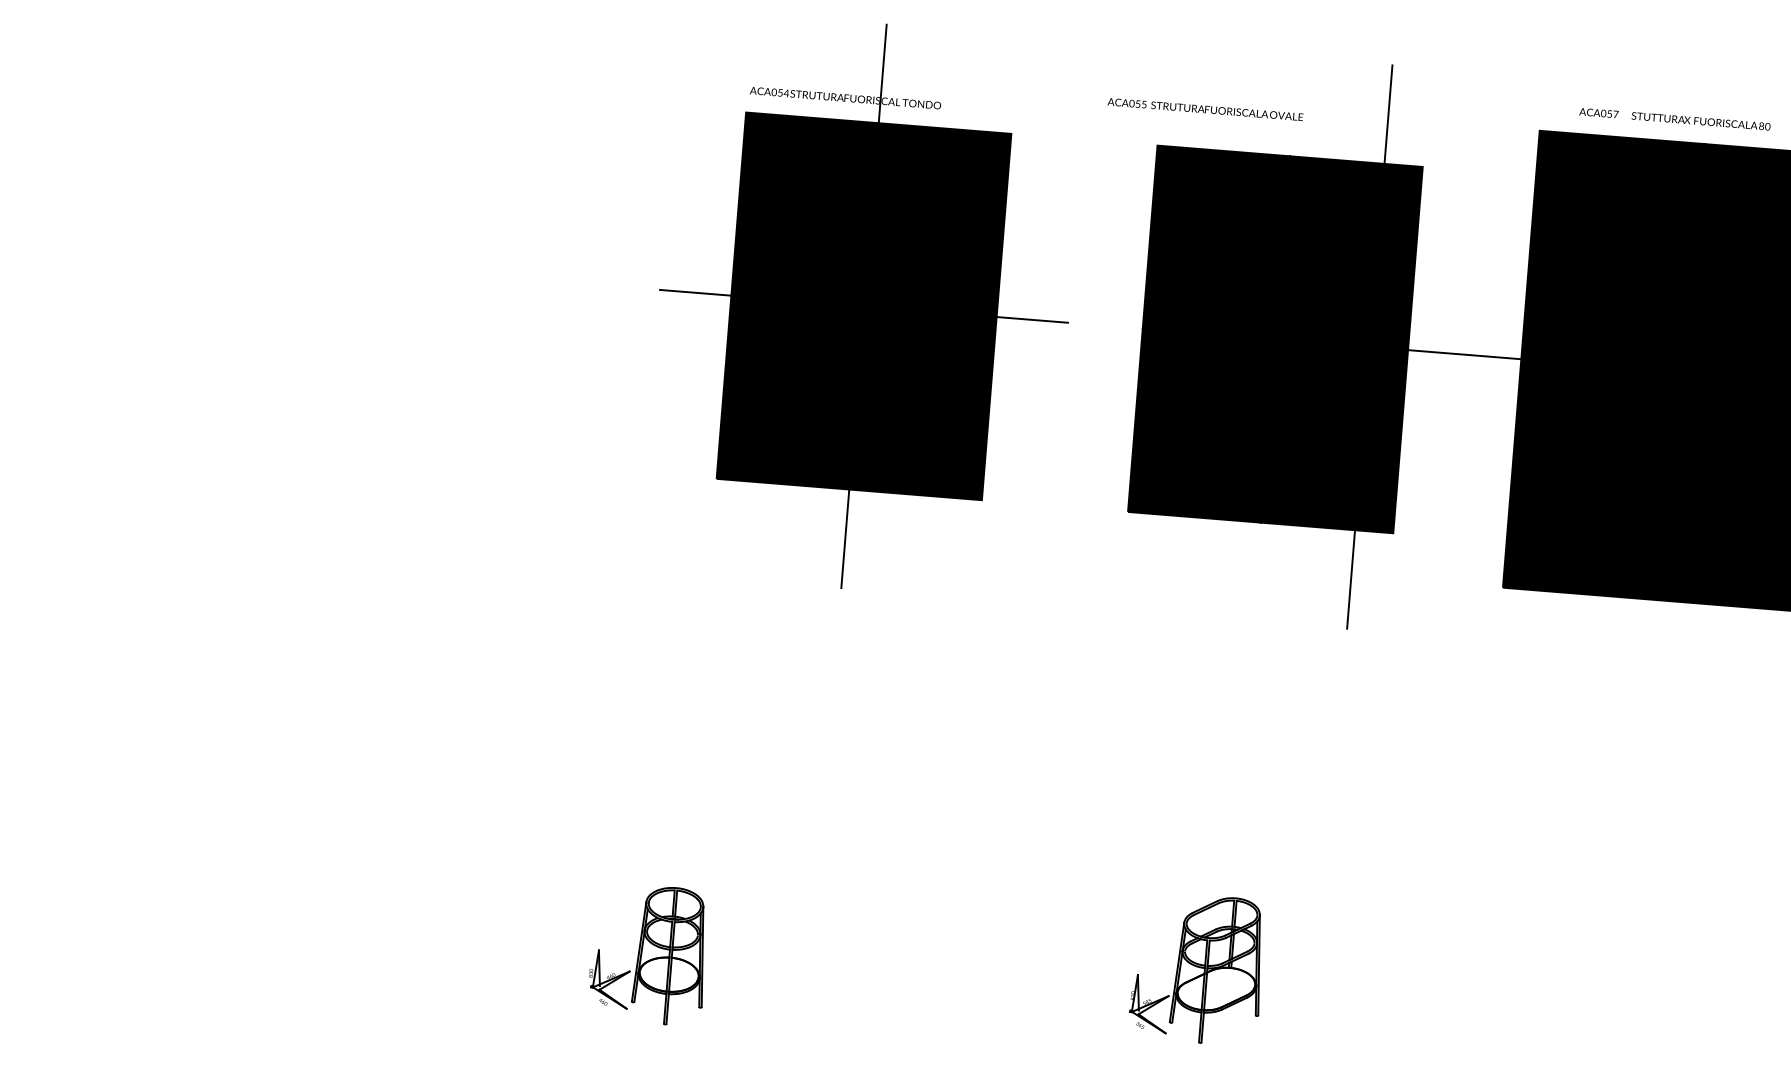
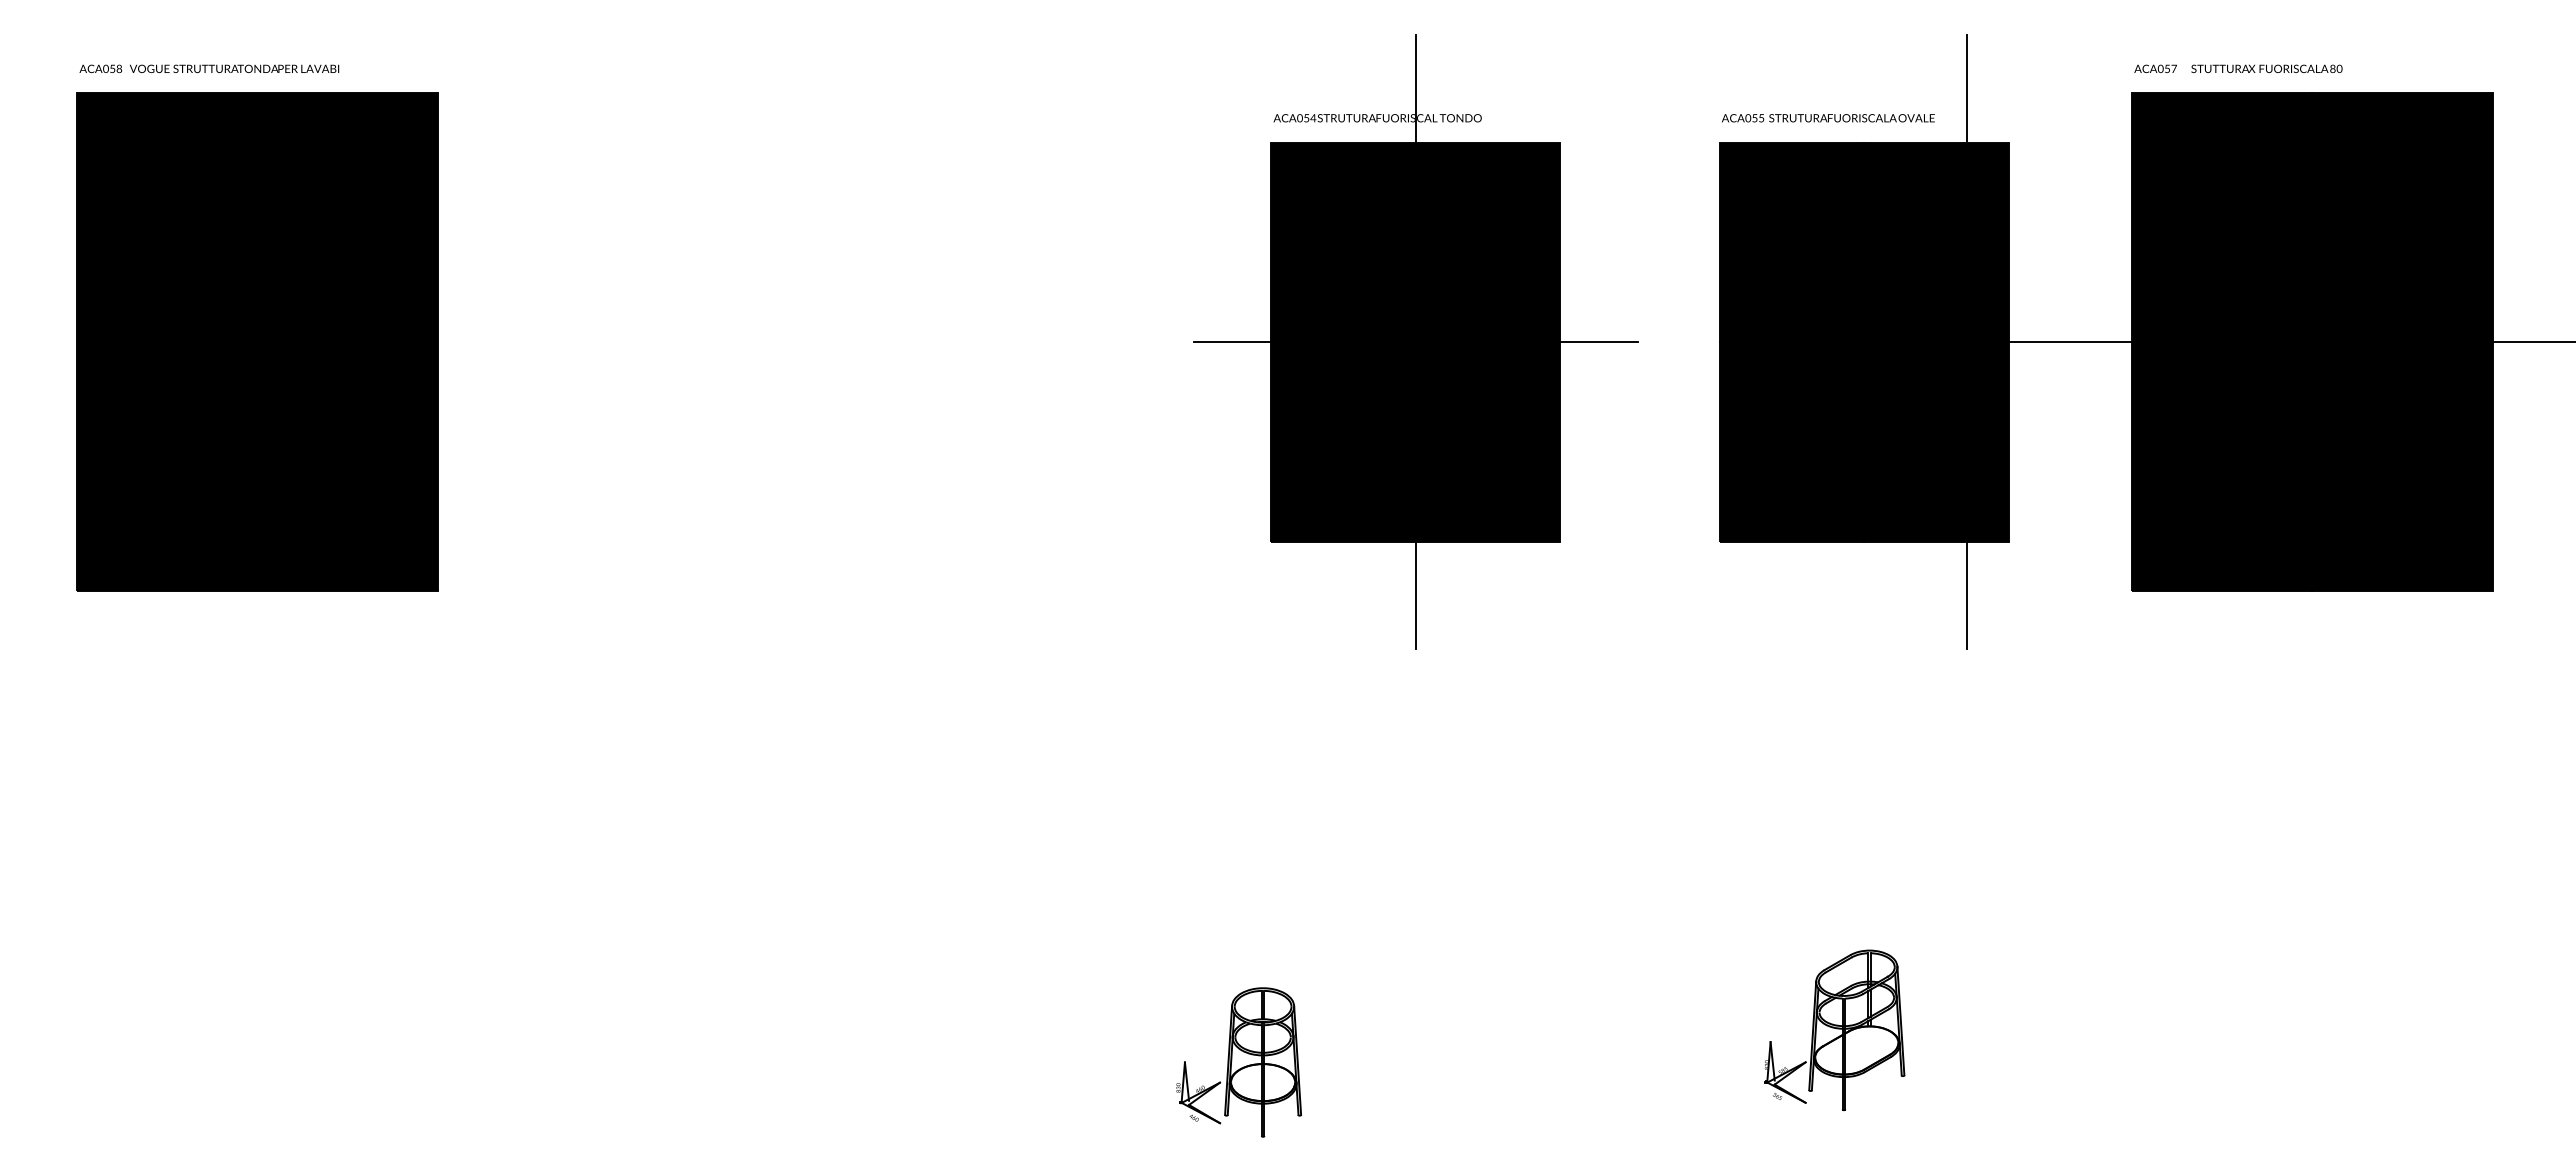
text: (1205, 109) -> (1828, 118), moved
text: (1675, 118) -> (2238, 68), moved

